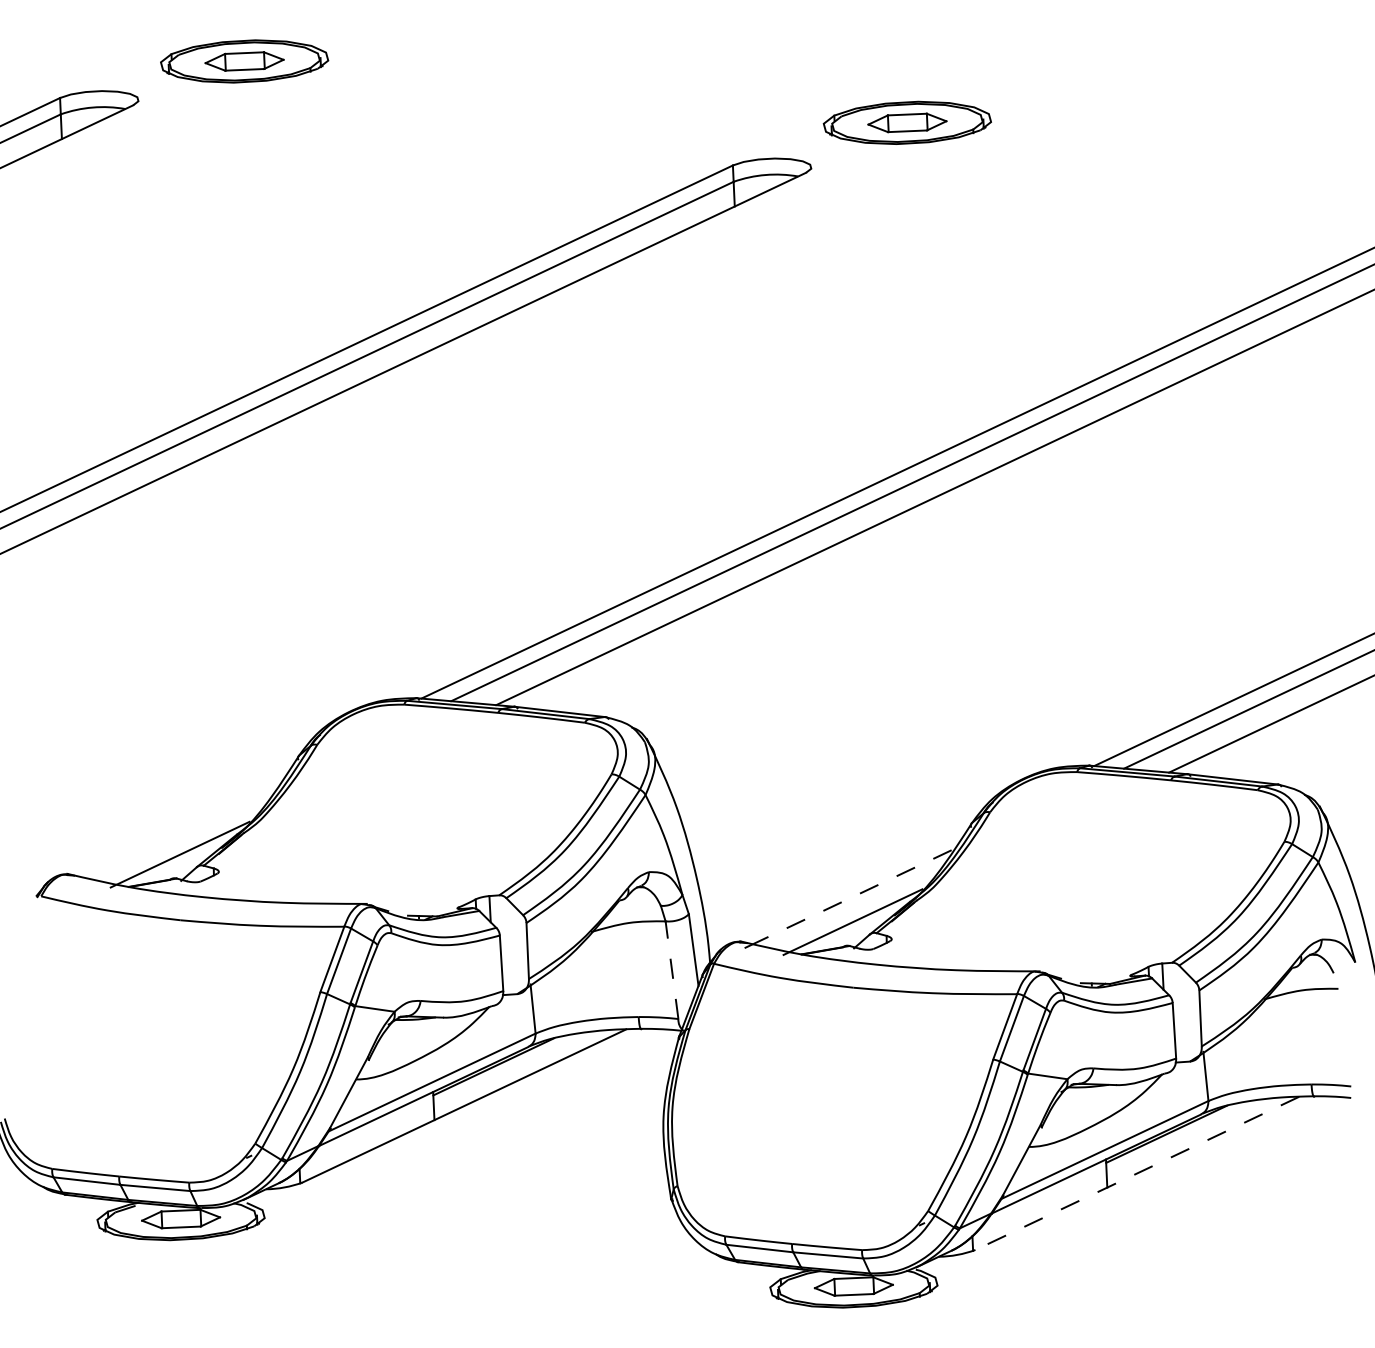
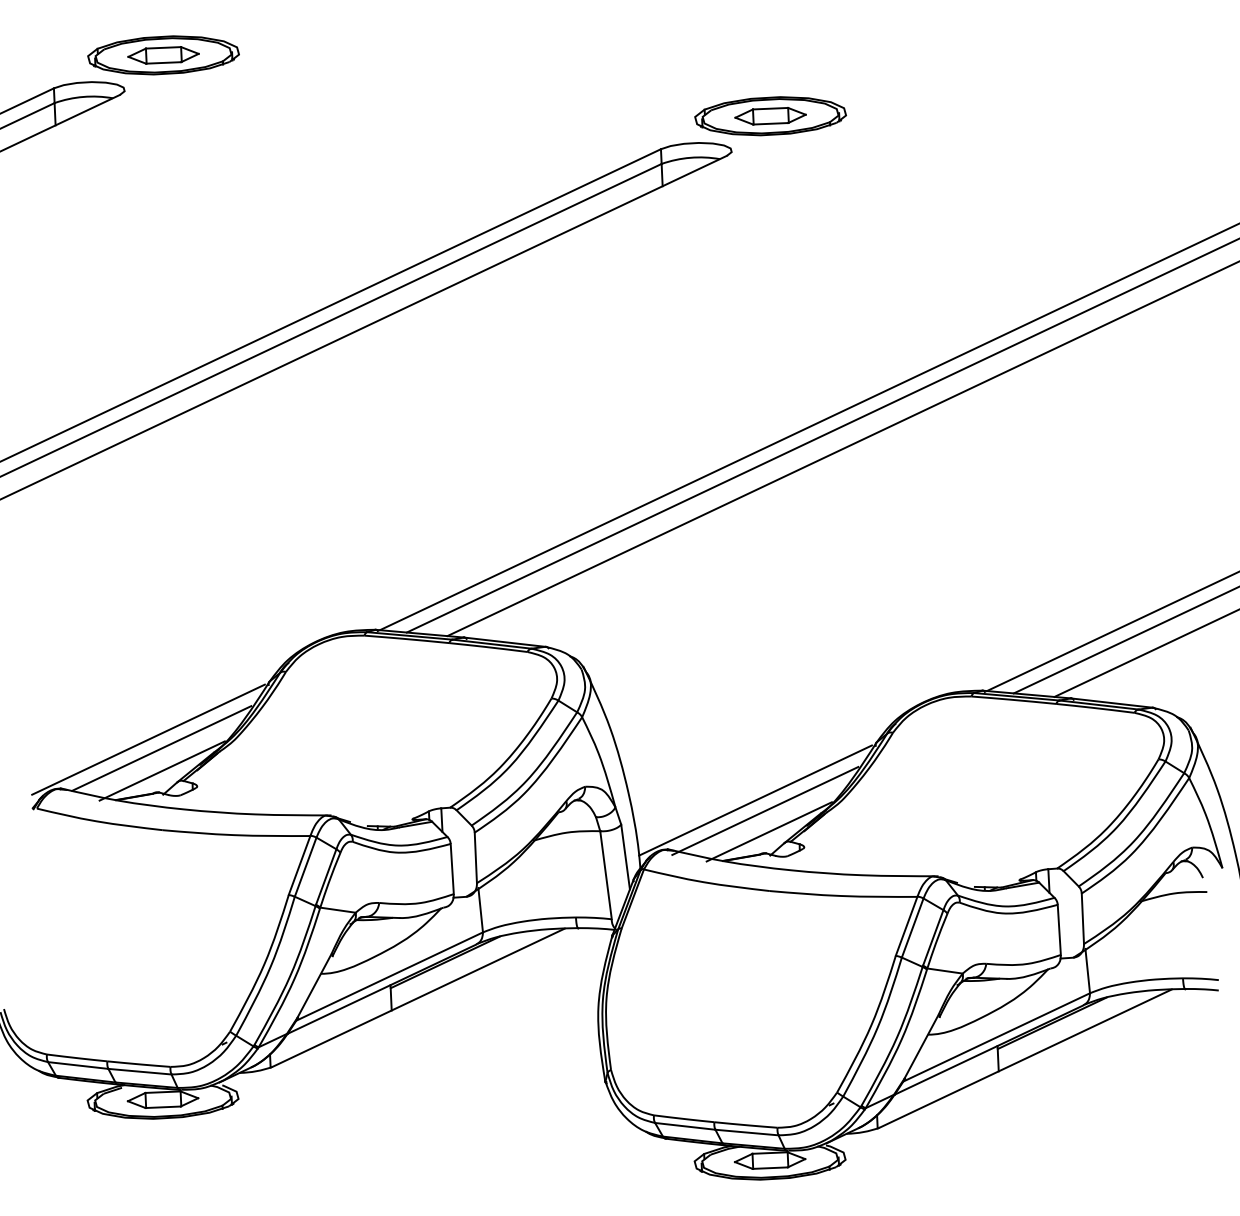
part: (244, 61) -> (163, 55), moved
part: (906, 122) -> (769, 115), moved
line: (164, 819) -> (148, 739), added
line: (179, 829) -> (161, 748), added
line: (837, 887) -> (755, 800), added
line: (852, 897) -> (768, 809), dashed -> solid
line: (671, 969) -> (605, 874), dashed -> solid
line: (1136, 1173) -> (1025, 1058), dashed -> solid

